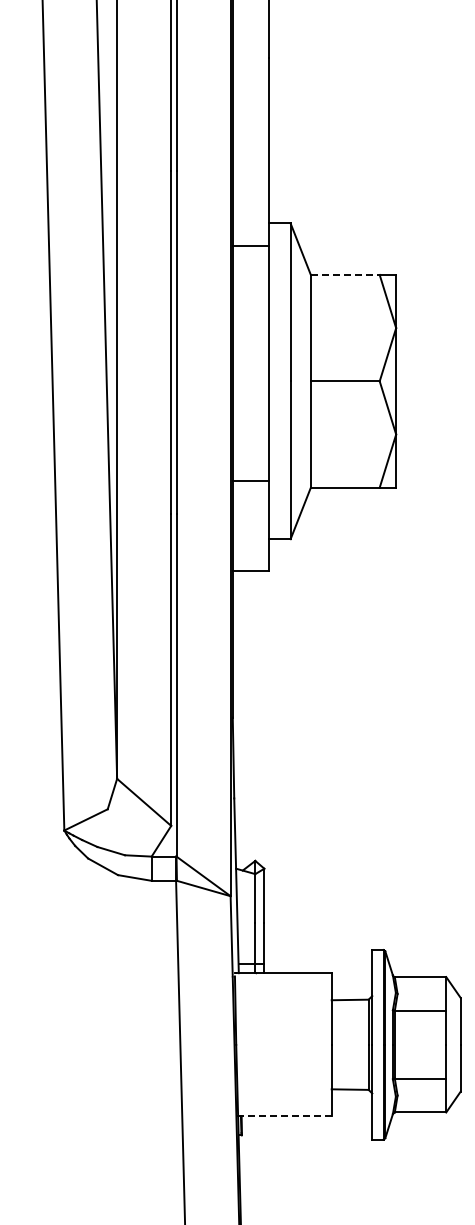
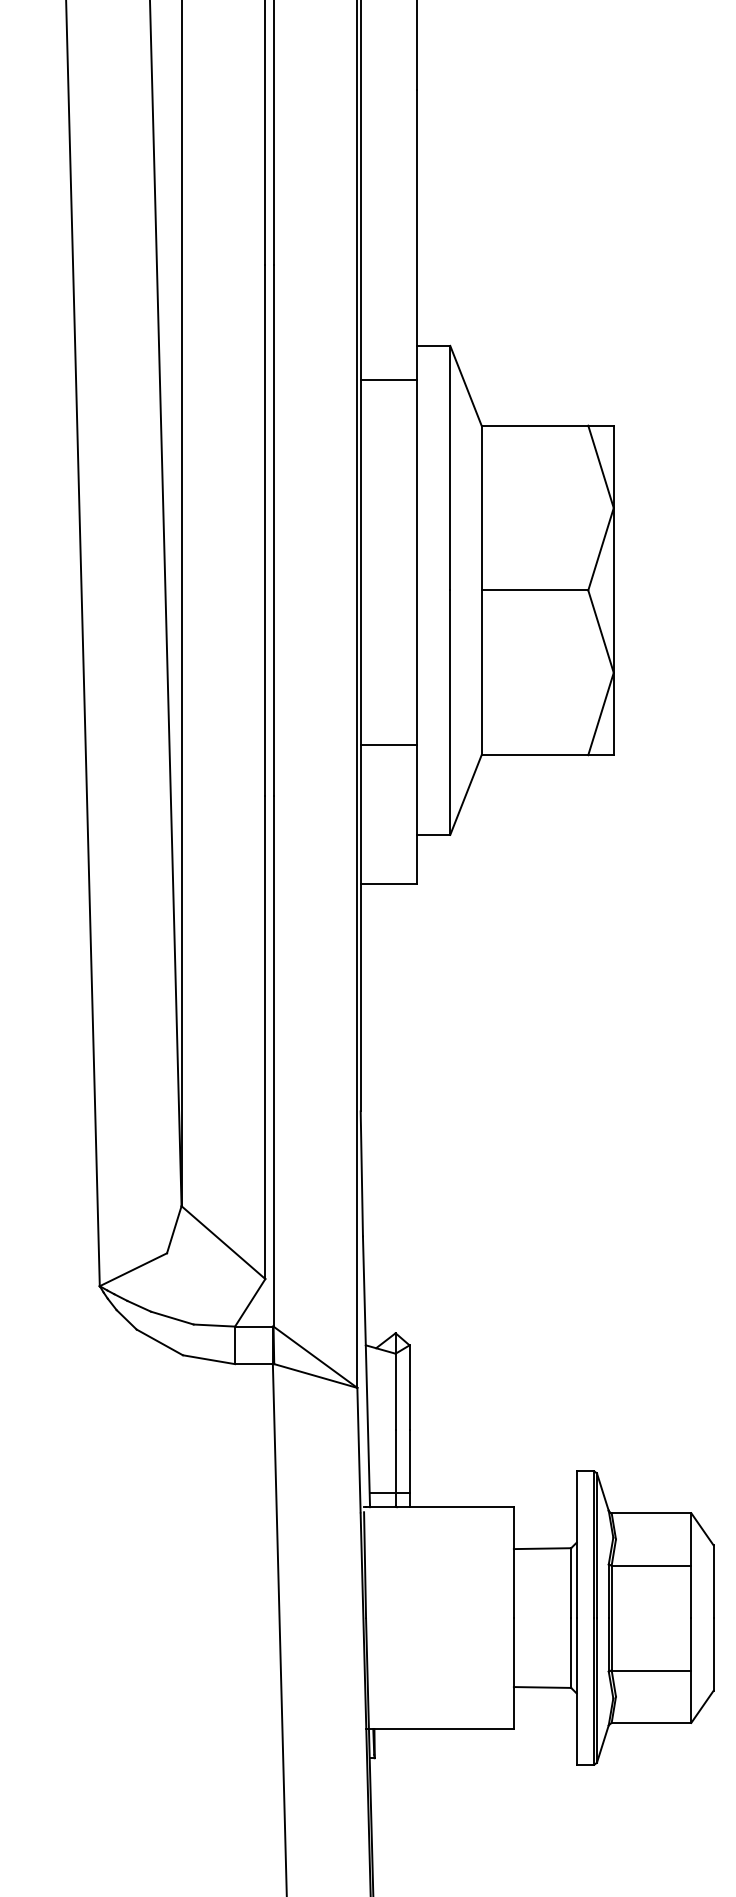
line: (345, 274) -> (535, 424), dashed -> solid
line: (284, 1116) -> (440, 1729), dashed -> solid

